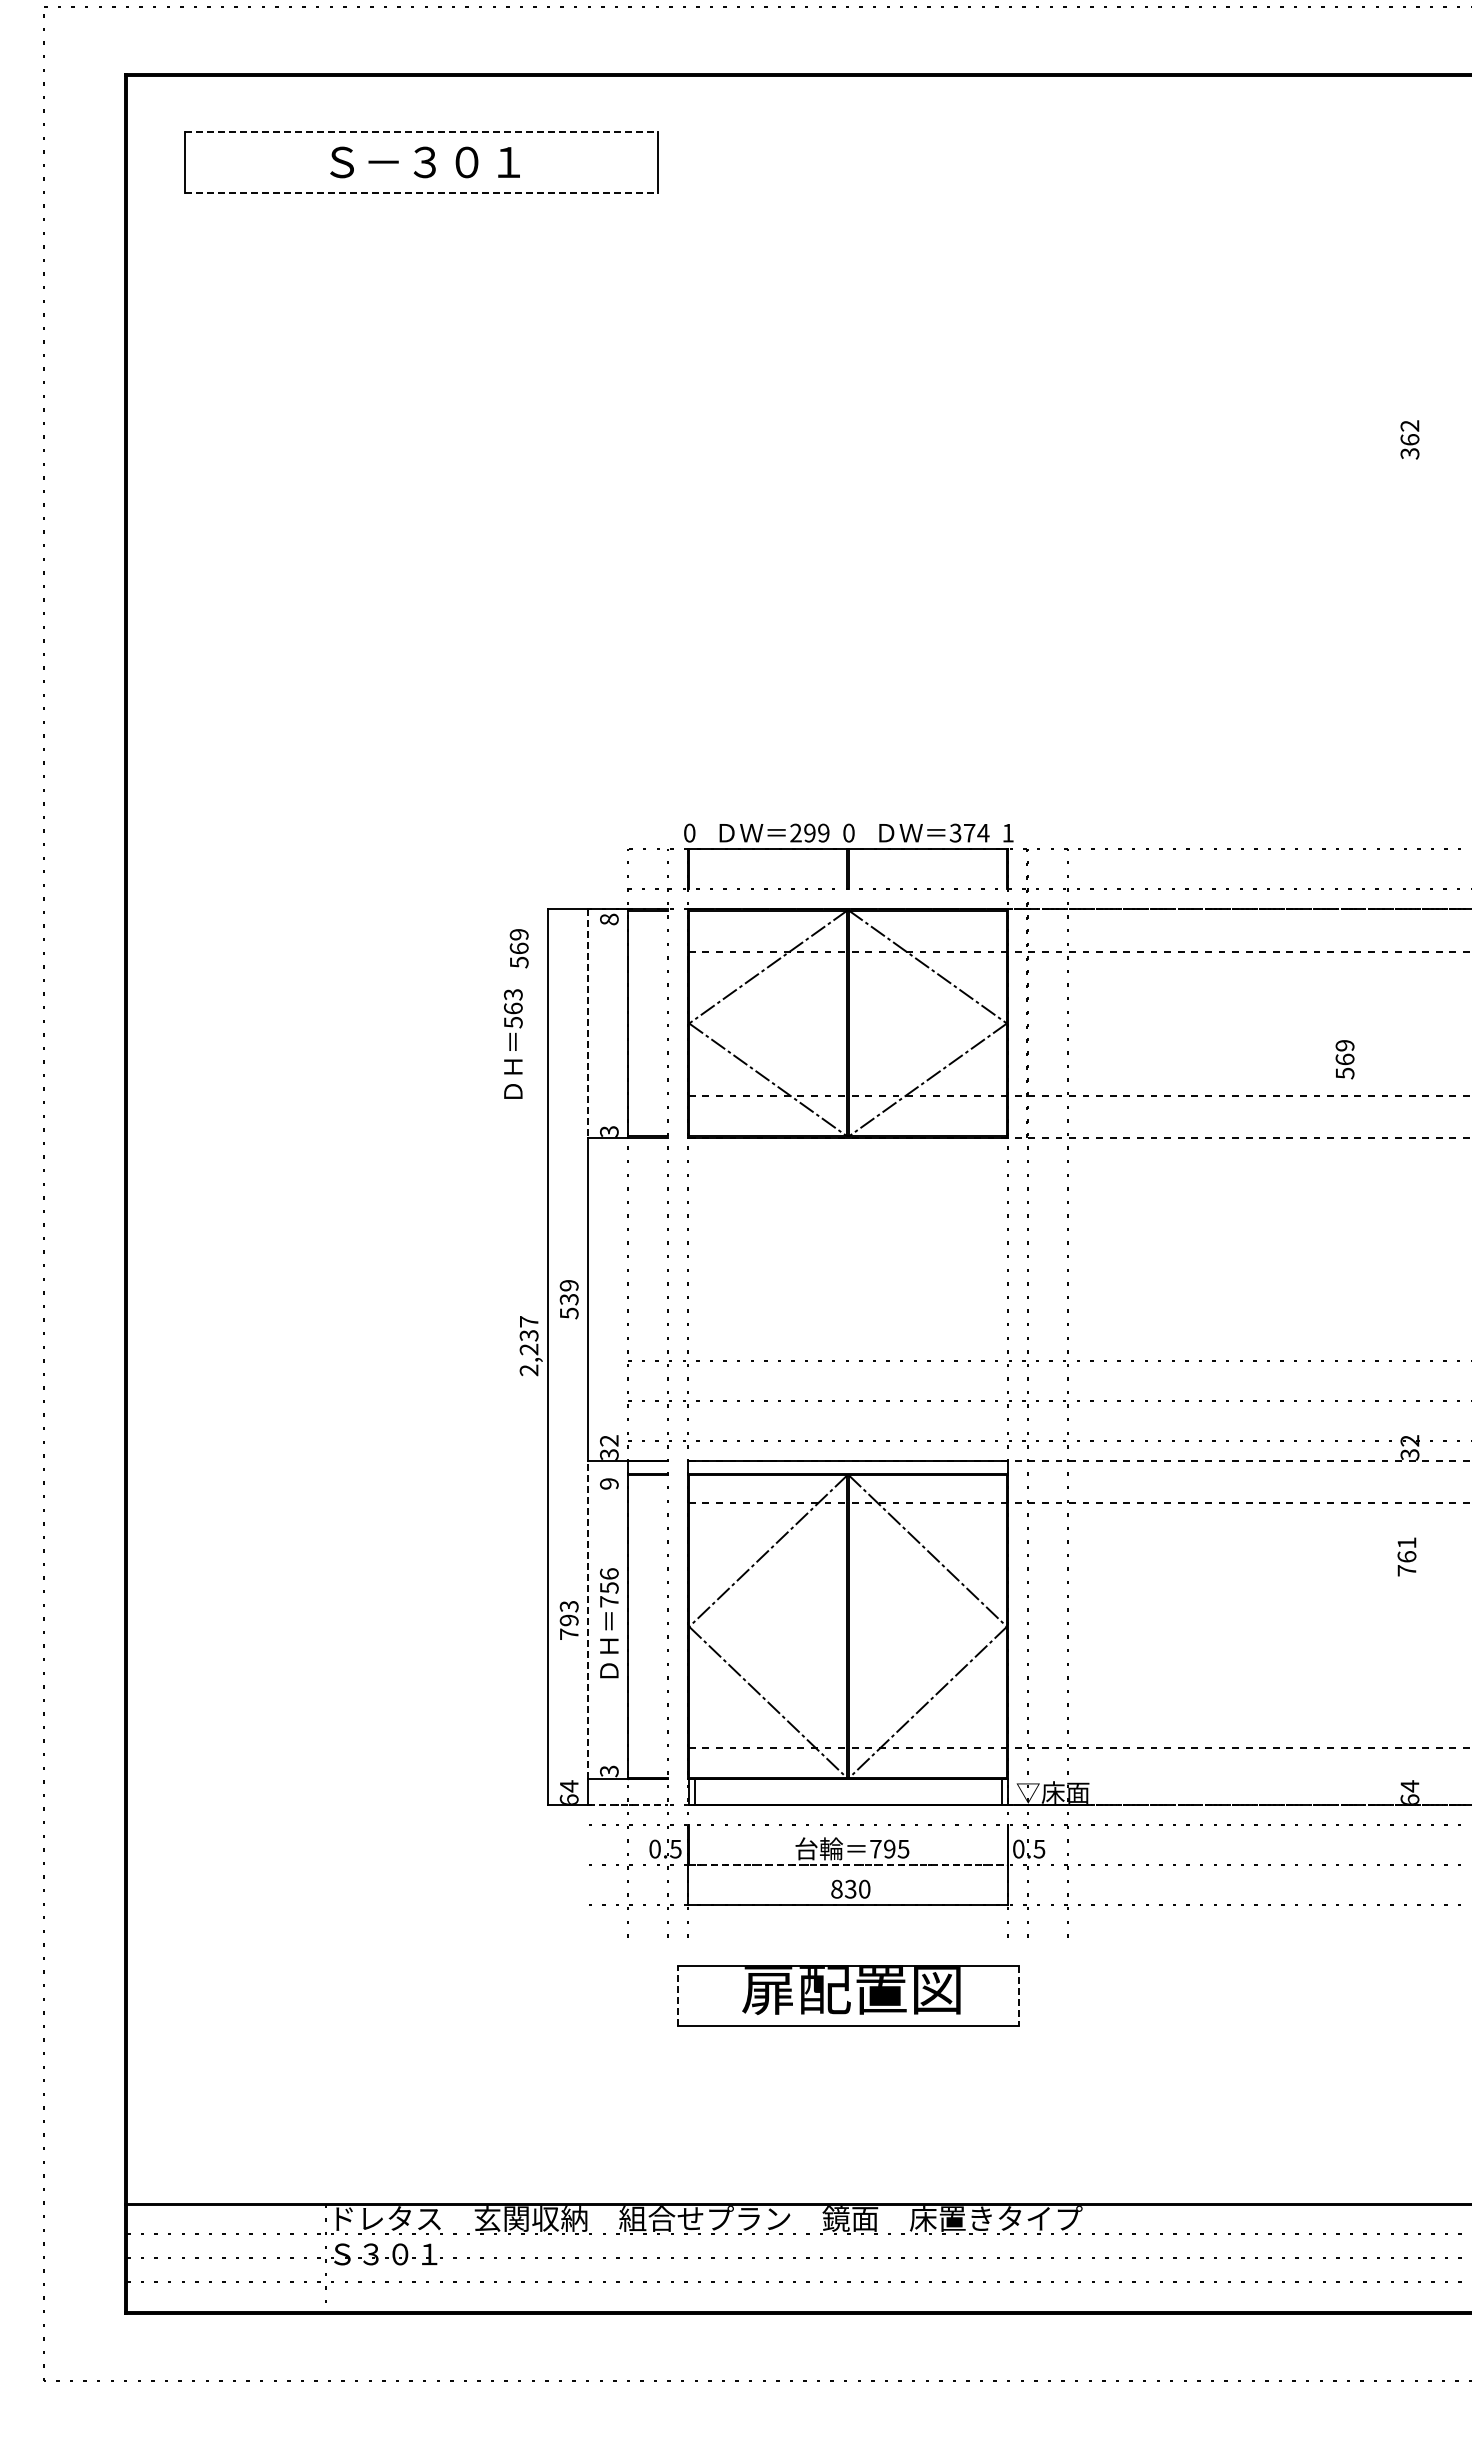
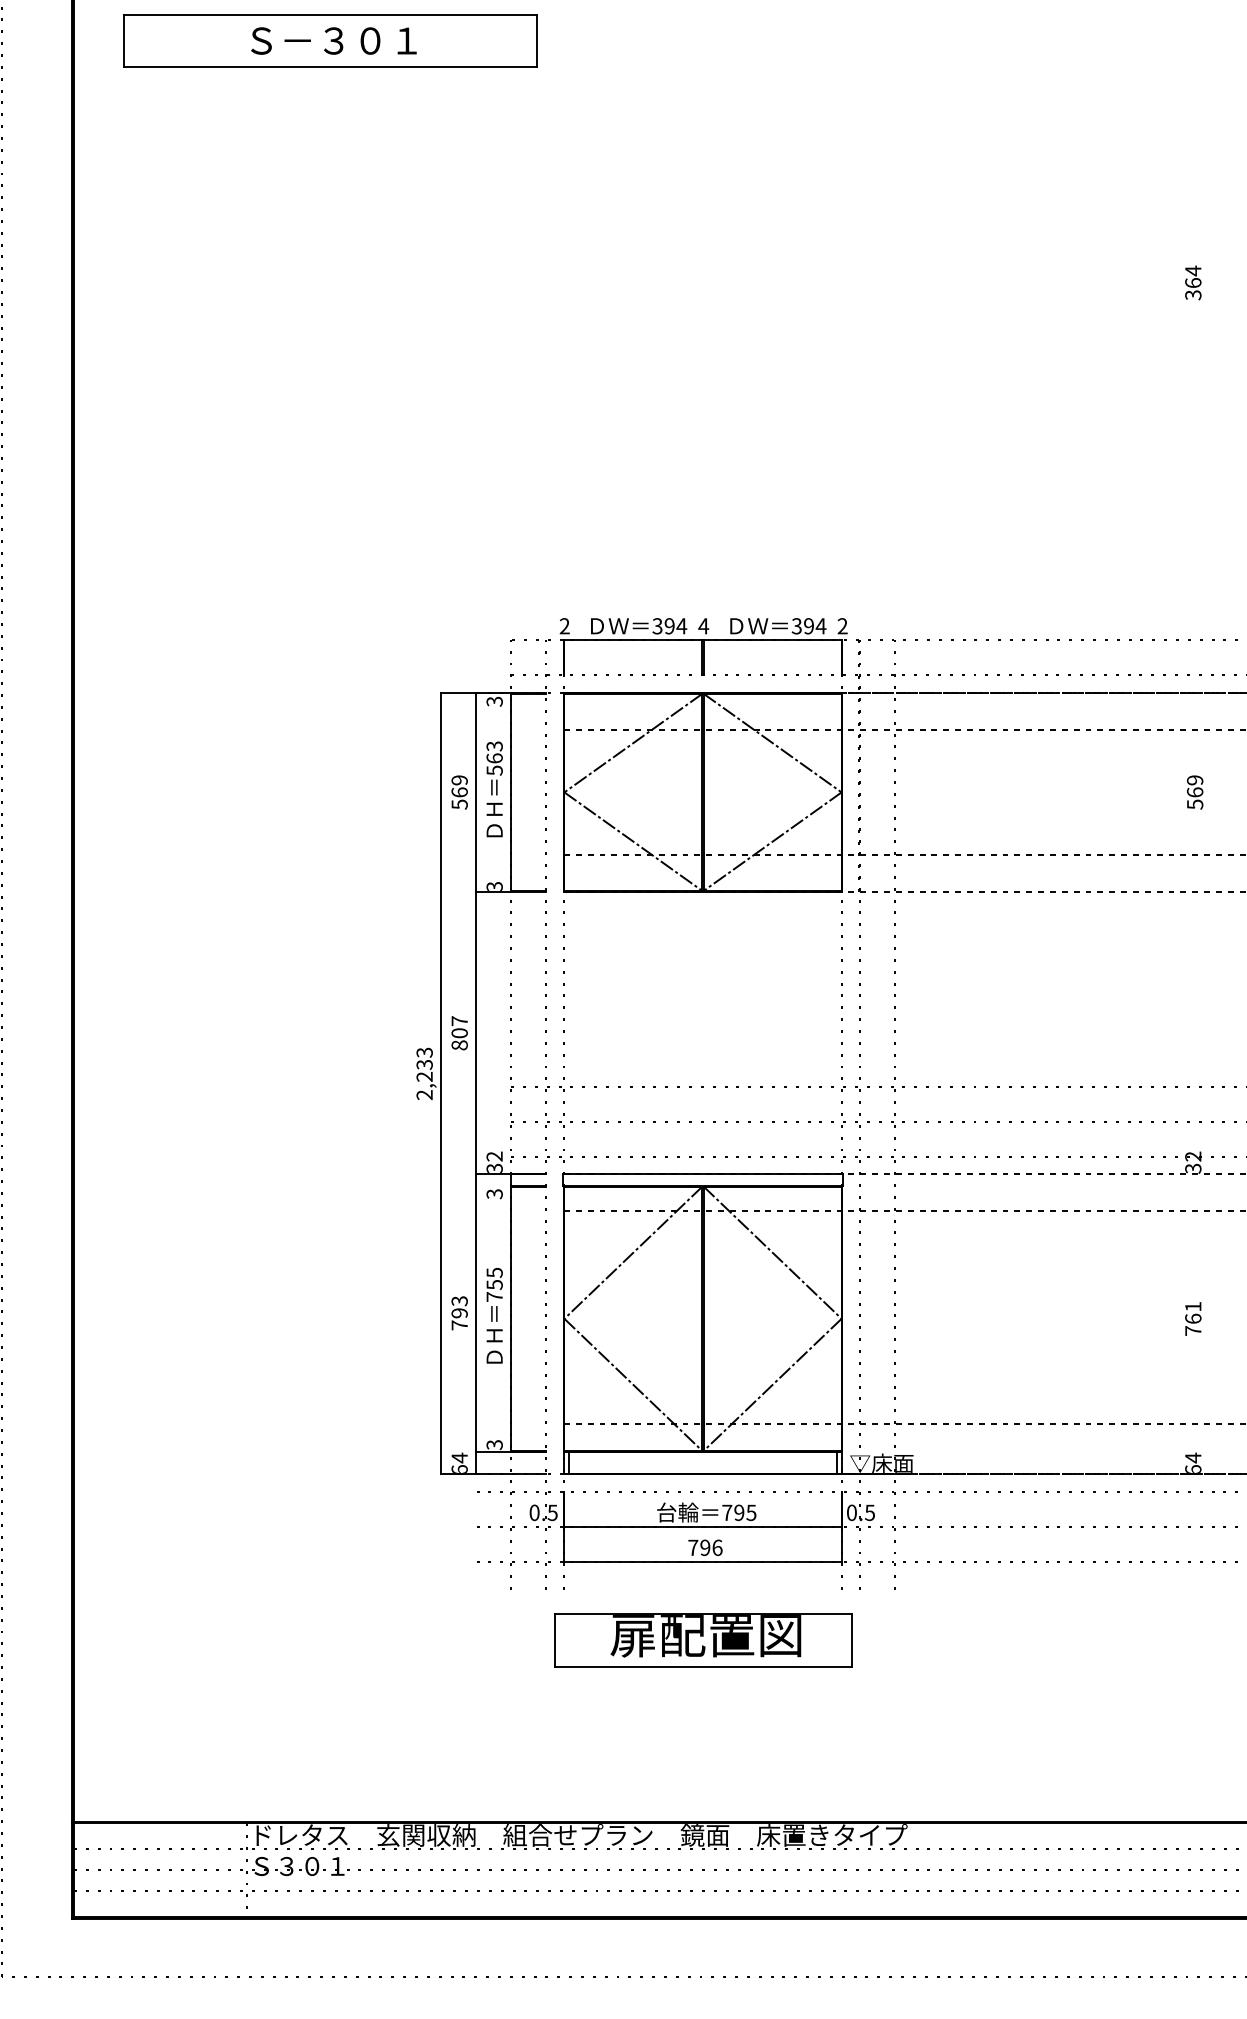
line: (421, 132) -> (330, 14), dashed -> solid
line: (421, 192) -> (330, 67), dashed -> solid
text: (1409, 425) -> (1192, 270), 362 -> 364
text: (689, 832) -> (564, 625), 0 -> 2
text: (809, 832) -> (669, 625), 299 -> 394
text: (848, 832) -> (703, 625), 0 -> 4
text: (969, 832) -> (808, 625), 374 -> 394
text: (1007, 832) -> (842, 625), 1 -> 2
text: (609, 919) -> (494, 701), 8 -> 3
text: (518, 948) -> (459, 792), moved
line: (588, 1024) -> (476, 793), dashed -> solid
text: (513, 1043) -> (494, 788), moved
text: (1344, 1059) -> (1194, 792), moved
text: (568, 1299) -> (459, 1033), 539 -> 807
text: (528, 1321) -> (424, 1052), 2,237 -> 2,233
text: (609, 1483) -> (494, 1193), 9 -> 3
text: (1406, 1556) -> (1192, 1318), moved
text: (609, 1573) -> (494, 1272), 756 -> 755
line: (588, 1619) -> (476, 1312), dashed -> solid
line: (628, 1805) -> (511, 1474), dashed -> solid
line: (848, 1865) -> (703, 1527), dashed -> solid
text: (850, 1888) -> (705, 1547), 830 -> 796
line: (678, 1995) -> (555, 1640), dashed -> solid
line: (1018, 1996) -> (851, 1641), dashed -> solid

